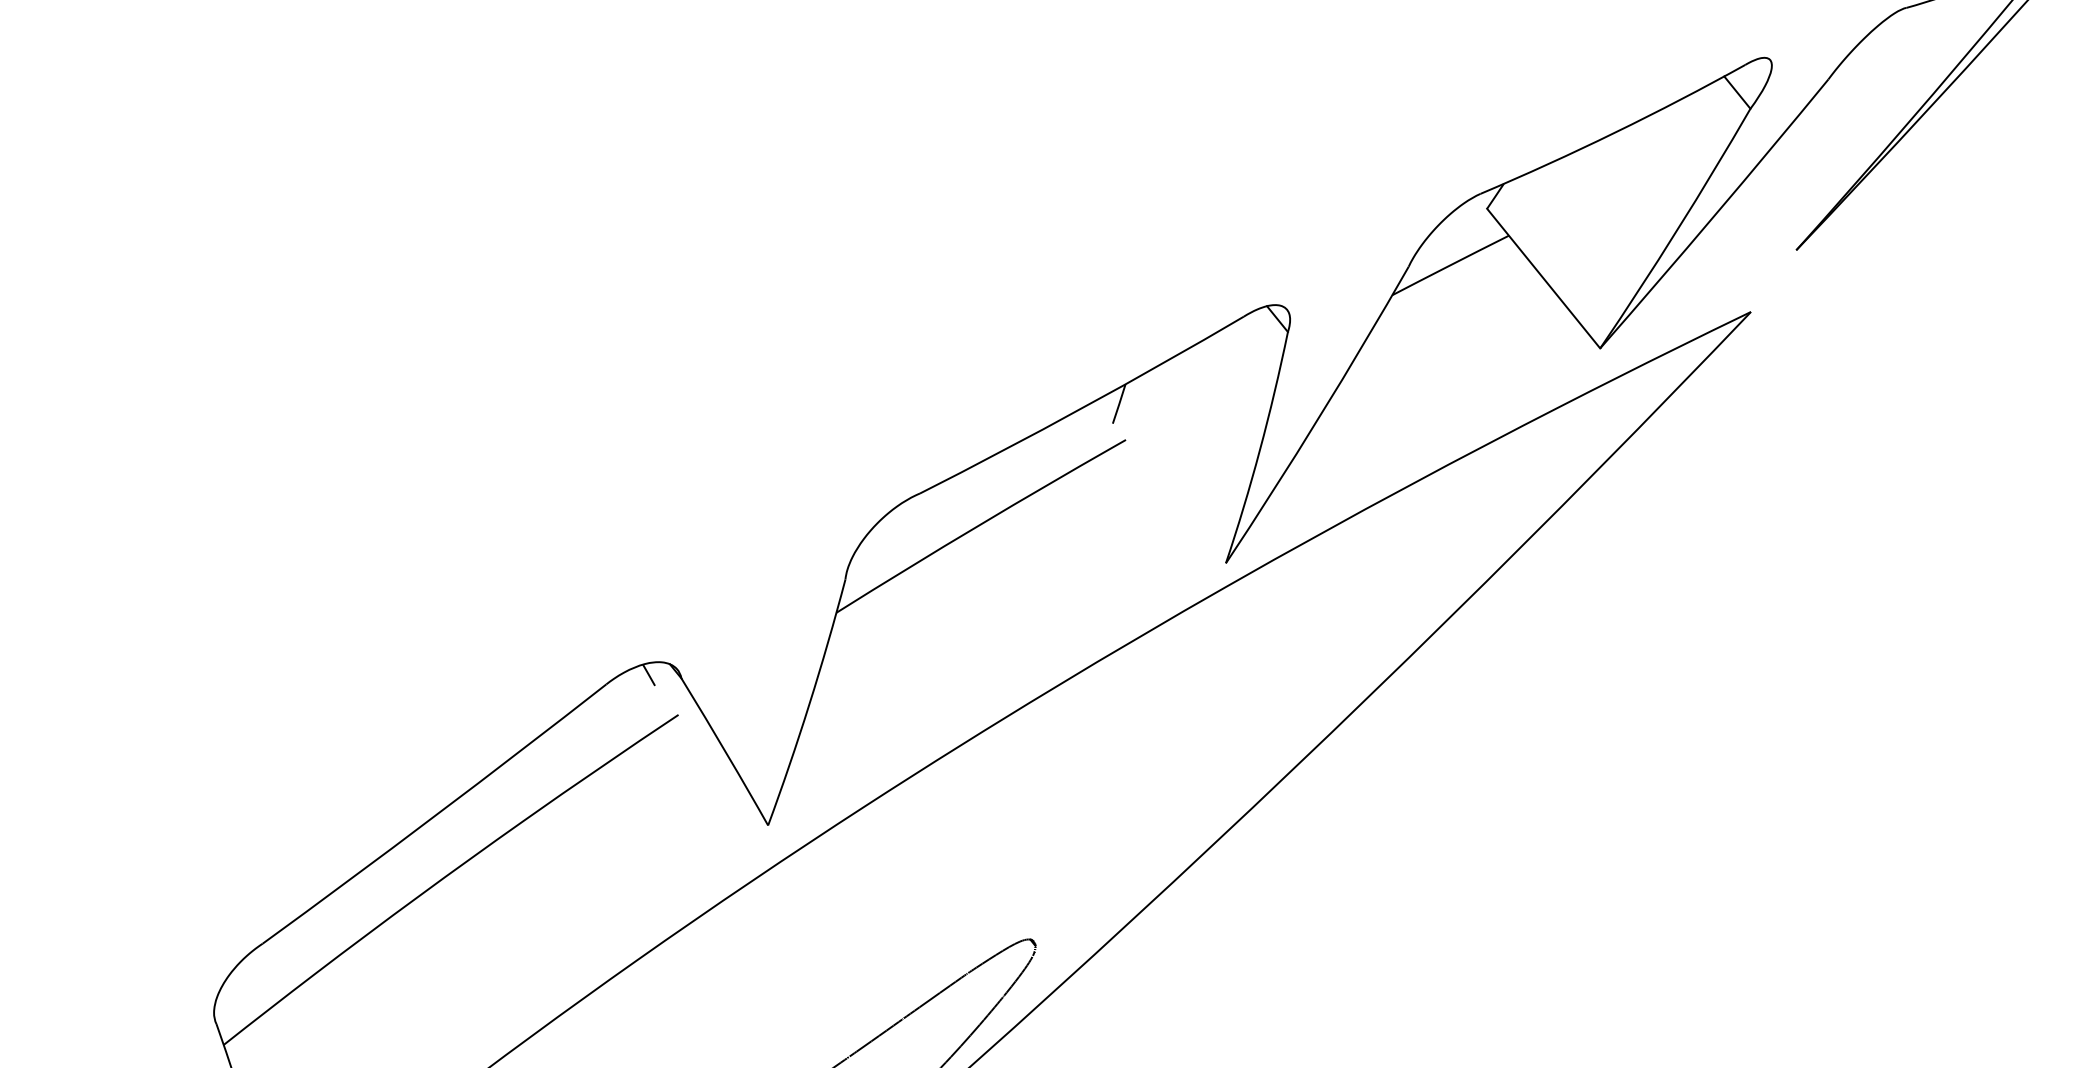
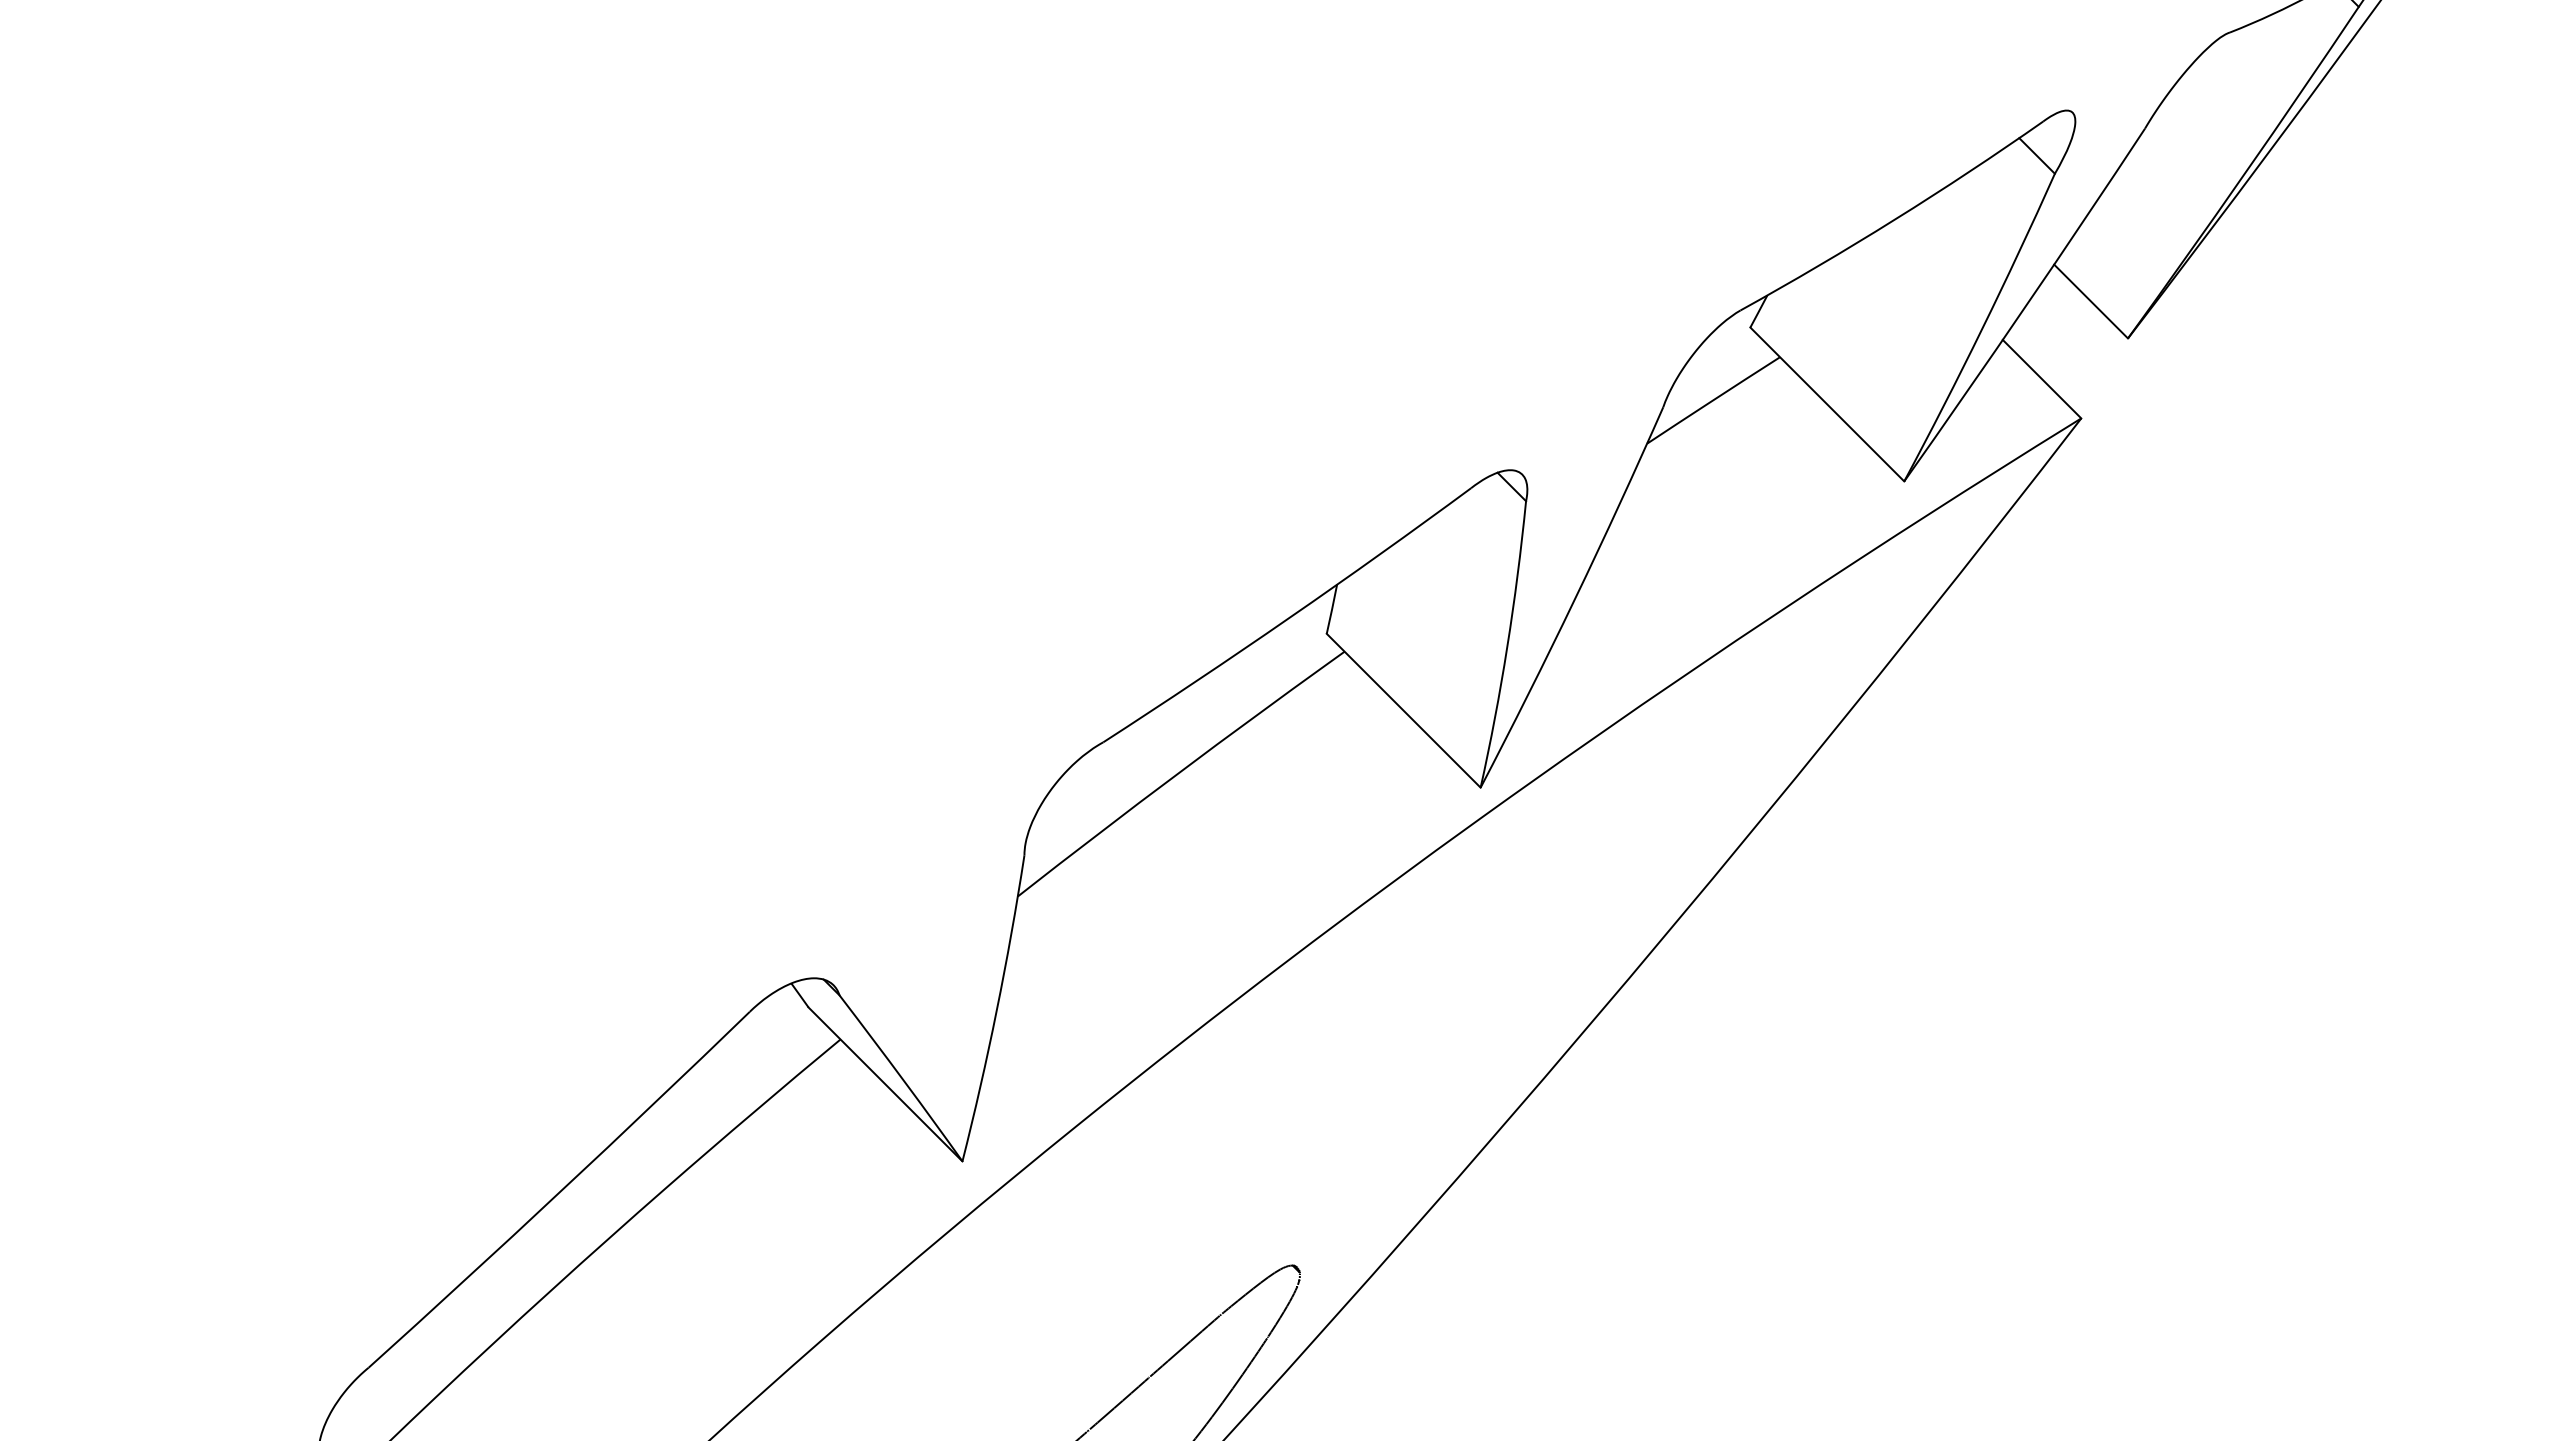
line: (1769, 216) -> (2091, 301), added
line: (1721, 275) -> (2041, 378), added
line: (1169, 493) -> (1403, 710), added
line: (711, 755) -> (885, 1084), added

